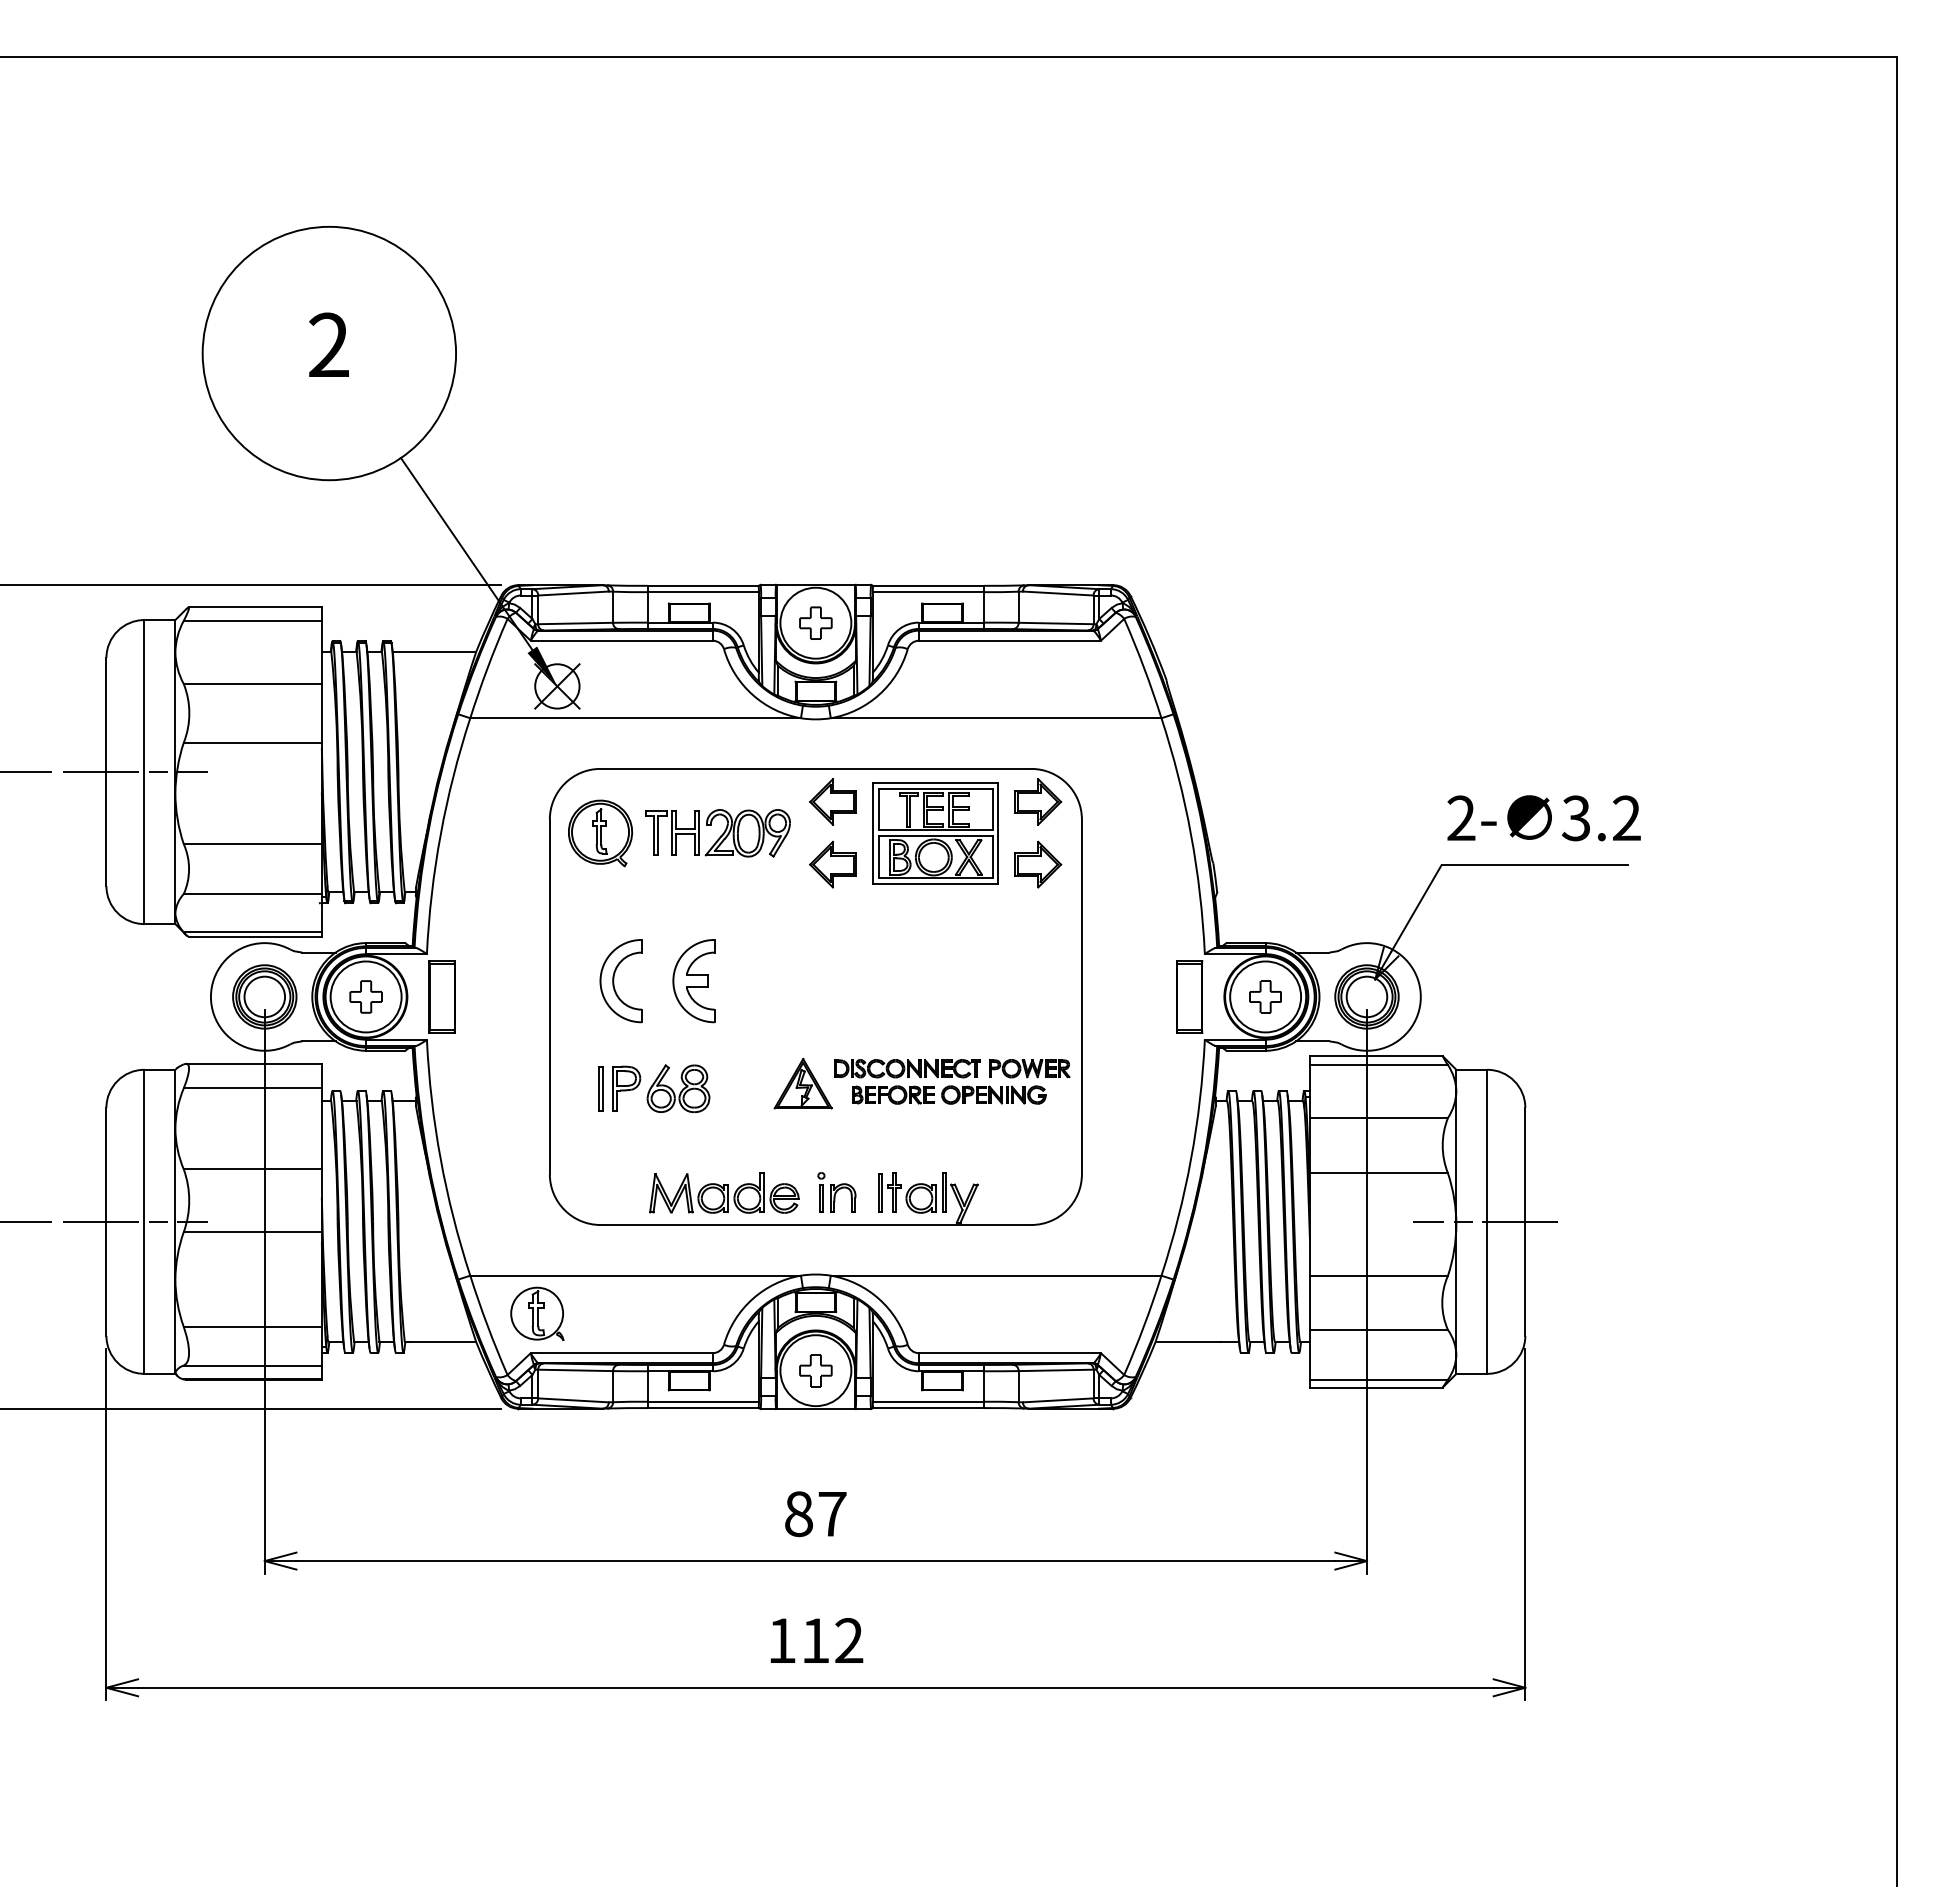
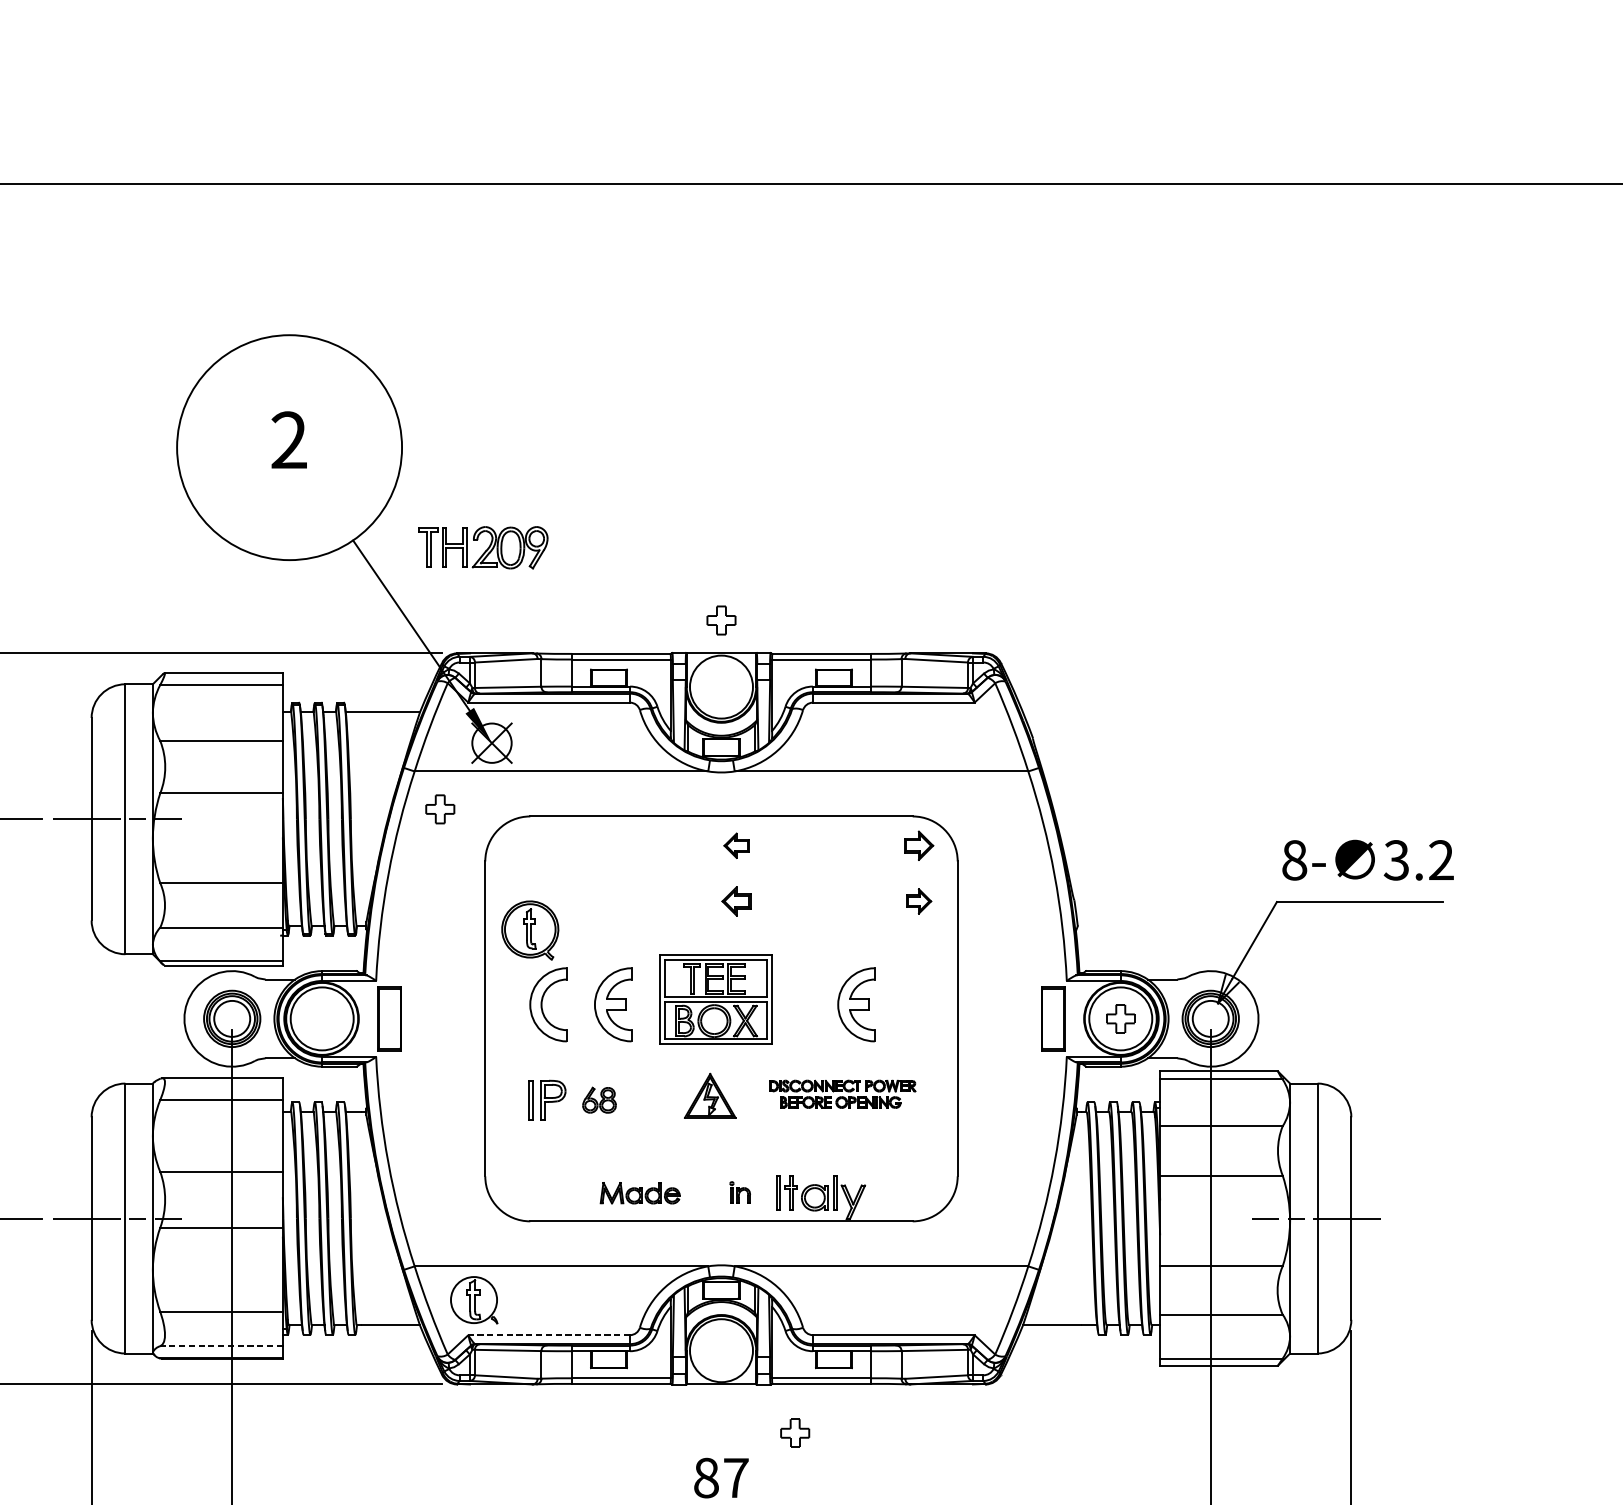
part: (815, 622) -> (721, 619), moved
part: (832, 801) -> (736, 845), size x0.6
part: (1038, 801) -> (919, 845), size x0.7
text: (1461, 818) -> (1294, 860), 2- -> 8-
part: (600, 833) -> (530, 930), moved
part: (717, 833) -> (483, 547), moved
part: (935, 833) -> (715, 999), moved
part: (832, 864) -> (736, 901), size x0.7
part: (1038, 864) -> (919, 901), size x0.6
part: (967, 981) -> (856, 1005), added
part: (365, 996) -> (439, 808), moved
part: (952, 1081) -> (842, 1093), size x0.7
part: (678, 1088) -> (599, 1100), size x0.6
part: (724, 1192) -> (640, 1192), size x0.6
part: (836, 1192) -> (739, 1192), size x0.6
line: (621, 1353) -> (548, 1335), solid -> dashed
line: (252, 1365) -> (221, 1346), solid -> dashed
part: (815, 1370) -> (794, 1433), moved

